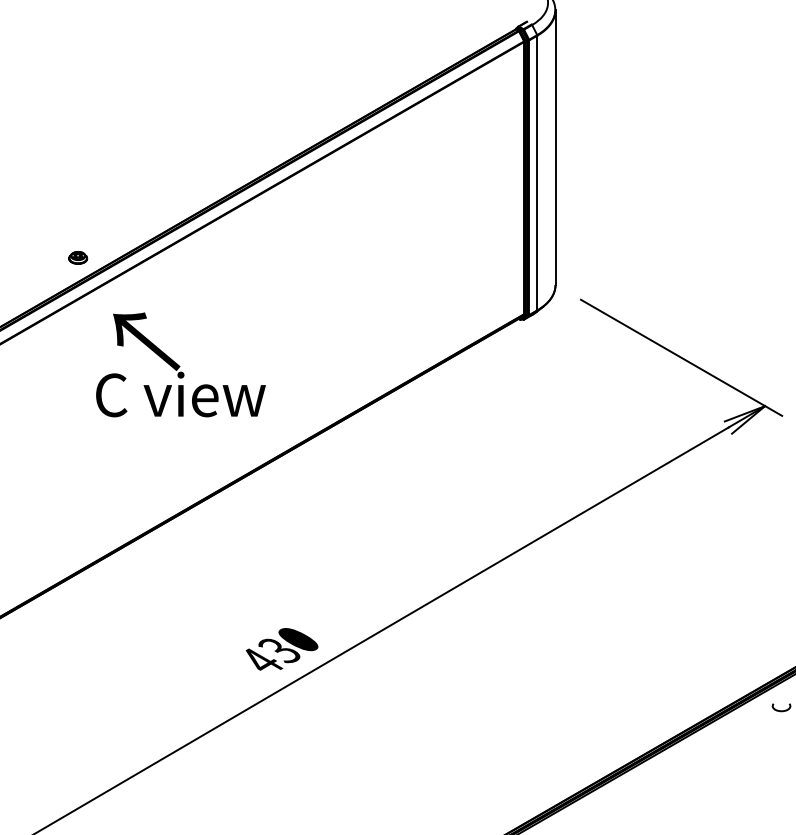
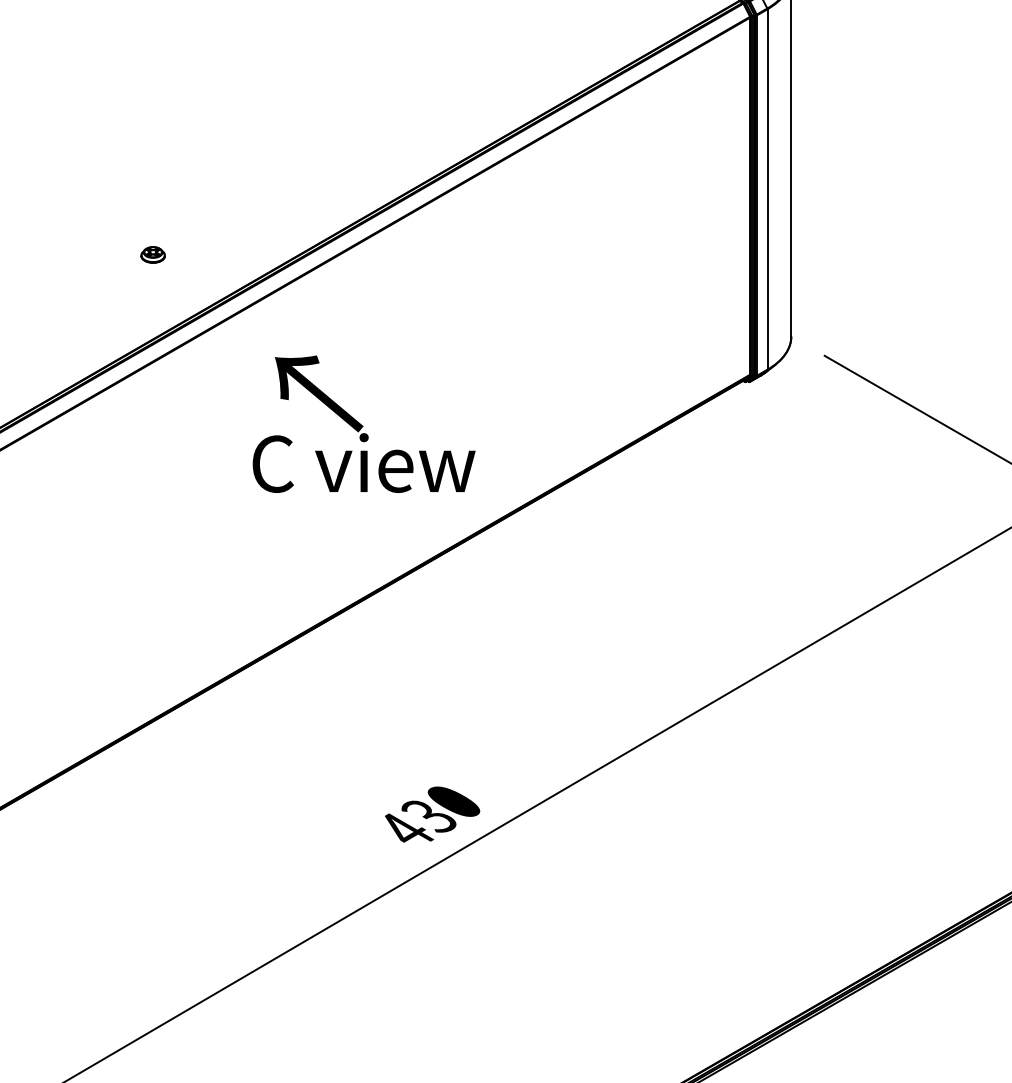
part: (78, 257) -> (153, 254), moved
text: (180, 364) -> (363, 423), moved

